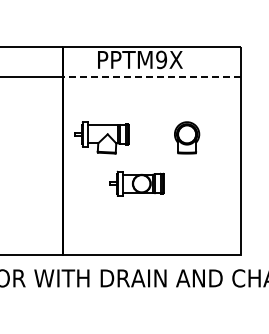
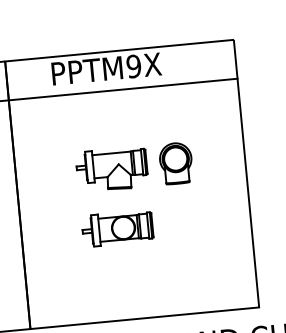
line: (151, 76) -> (122, 89), dashed -> solid
part: (101, 137) -> (111, 169), moved

